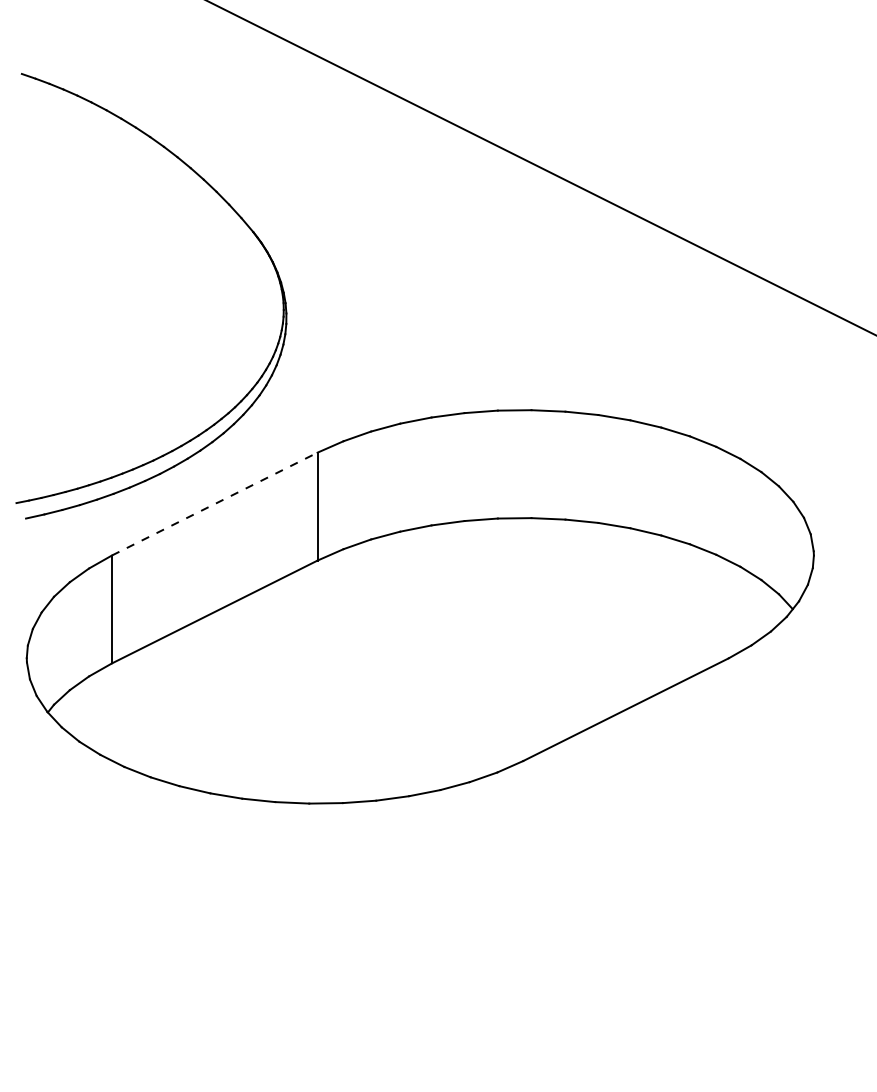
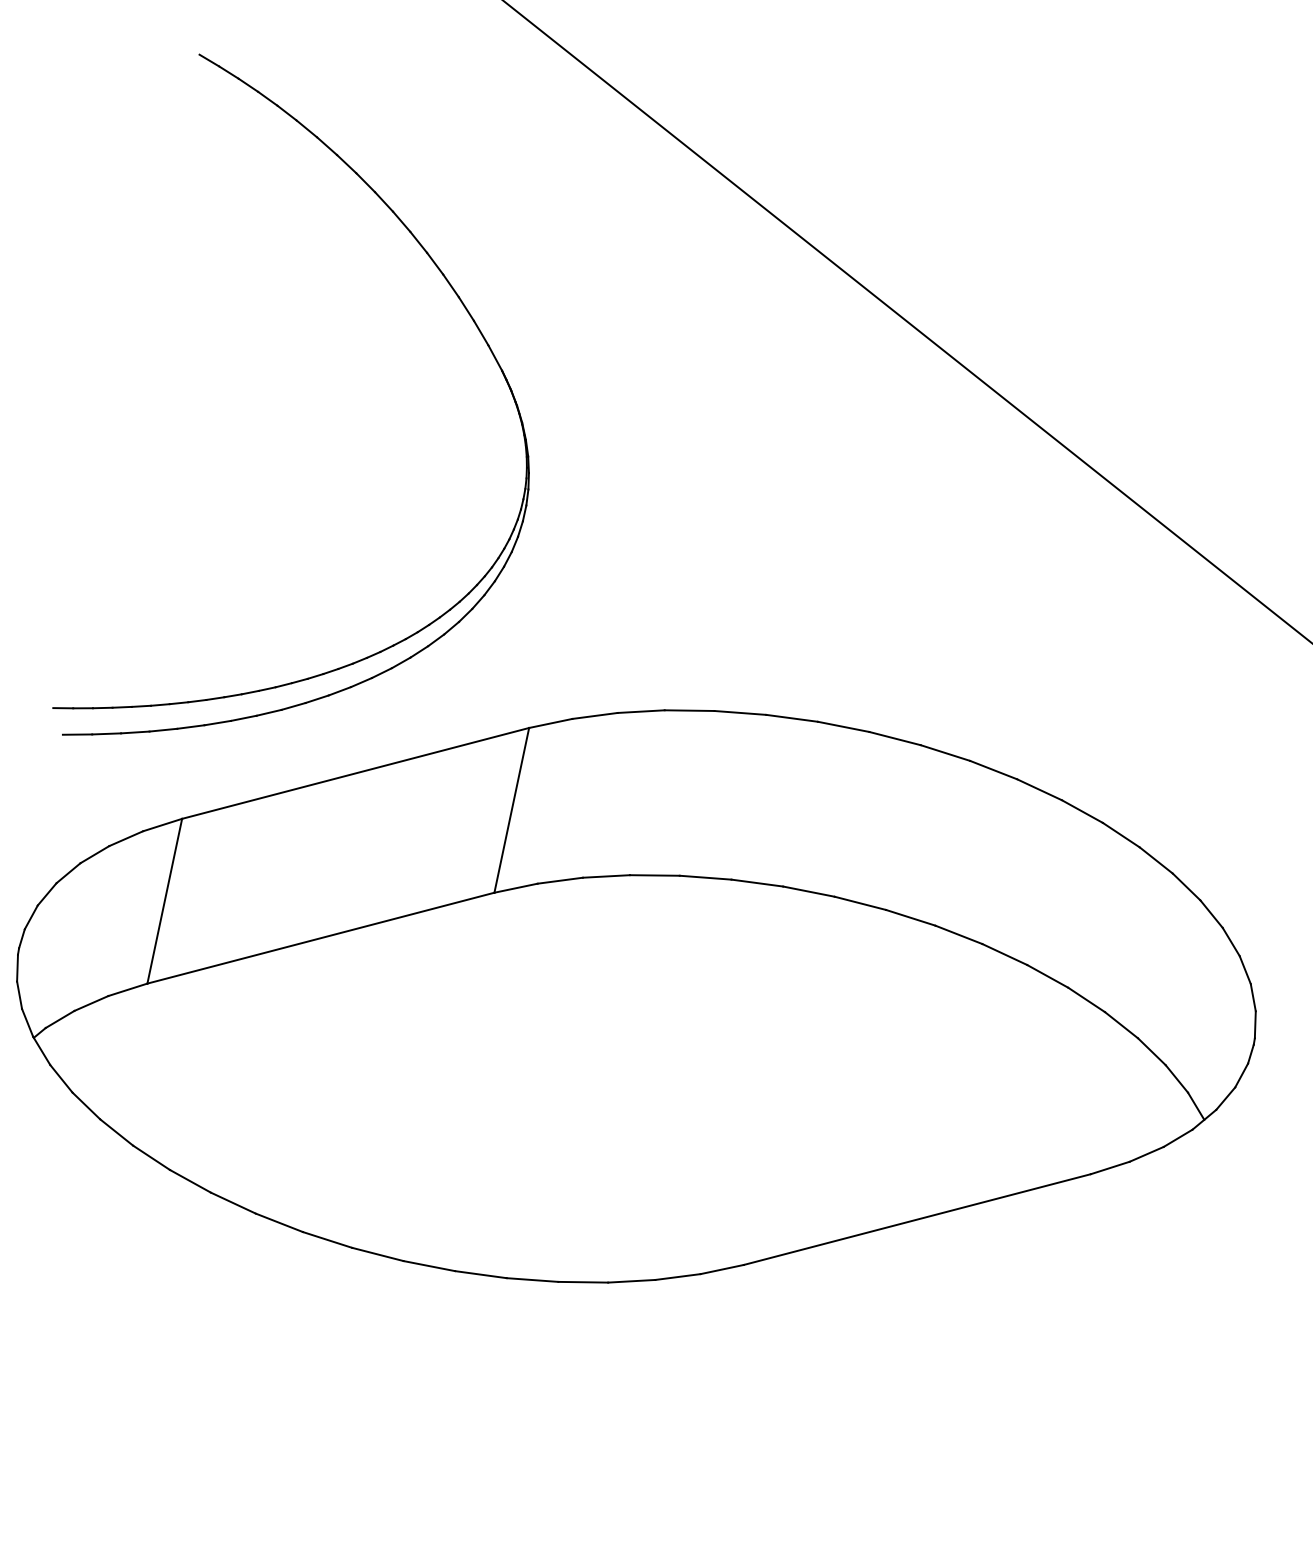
line: (214, 504) -> (355, 773), dashed -> solid

